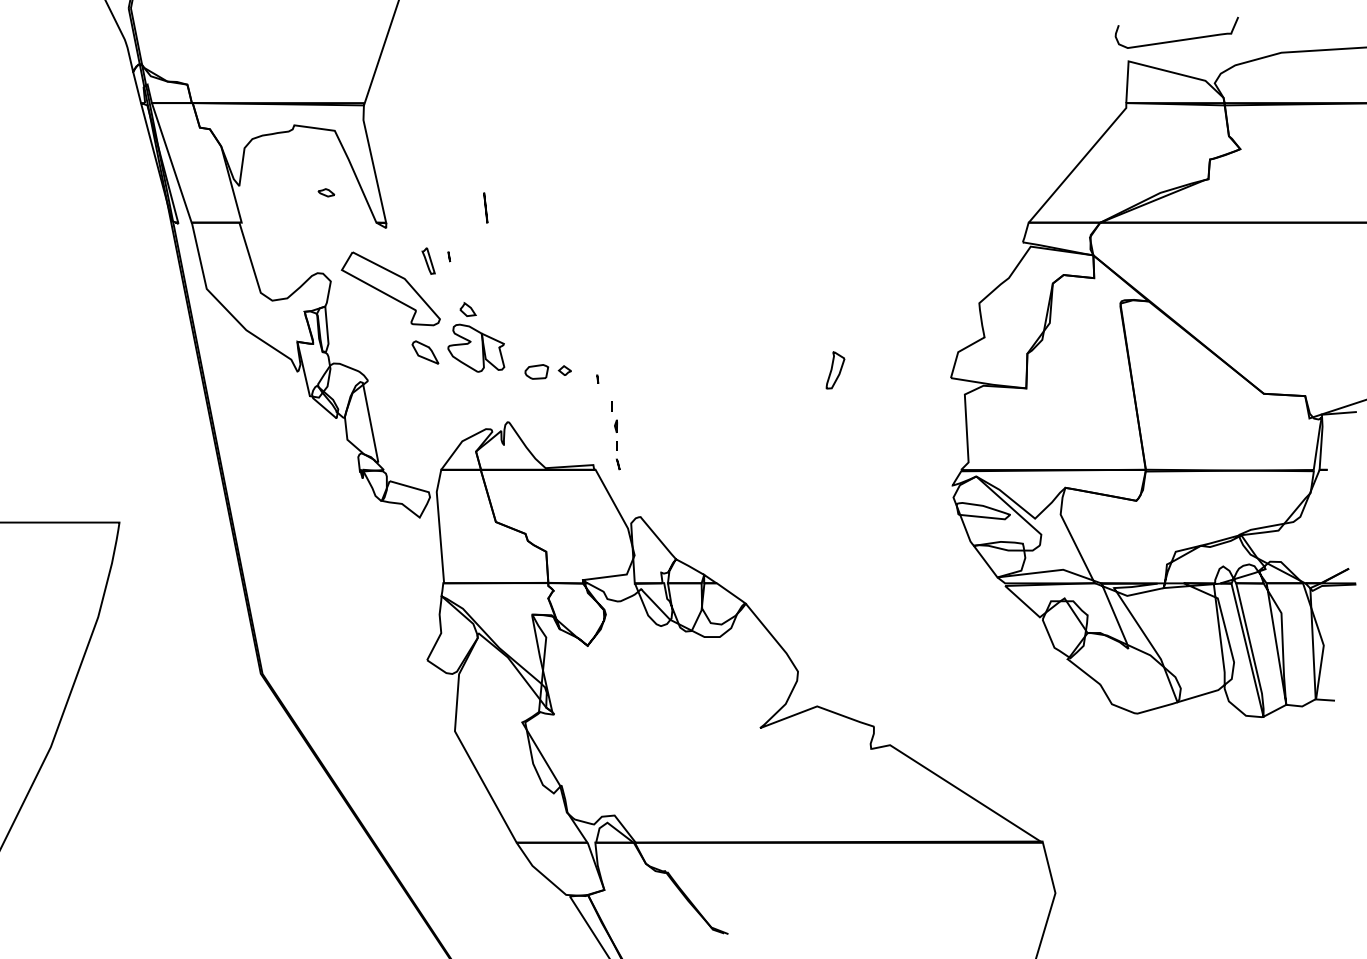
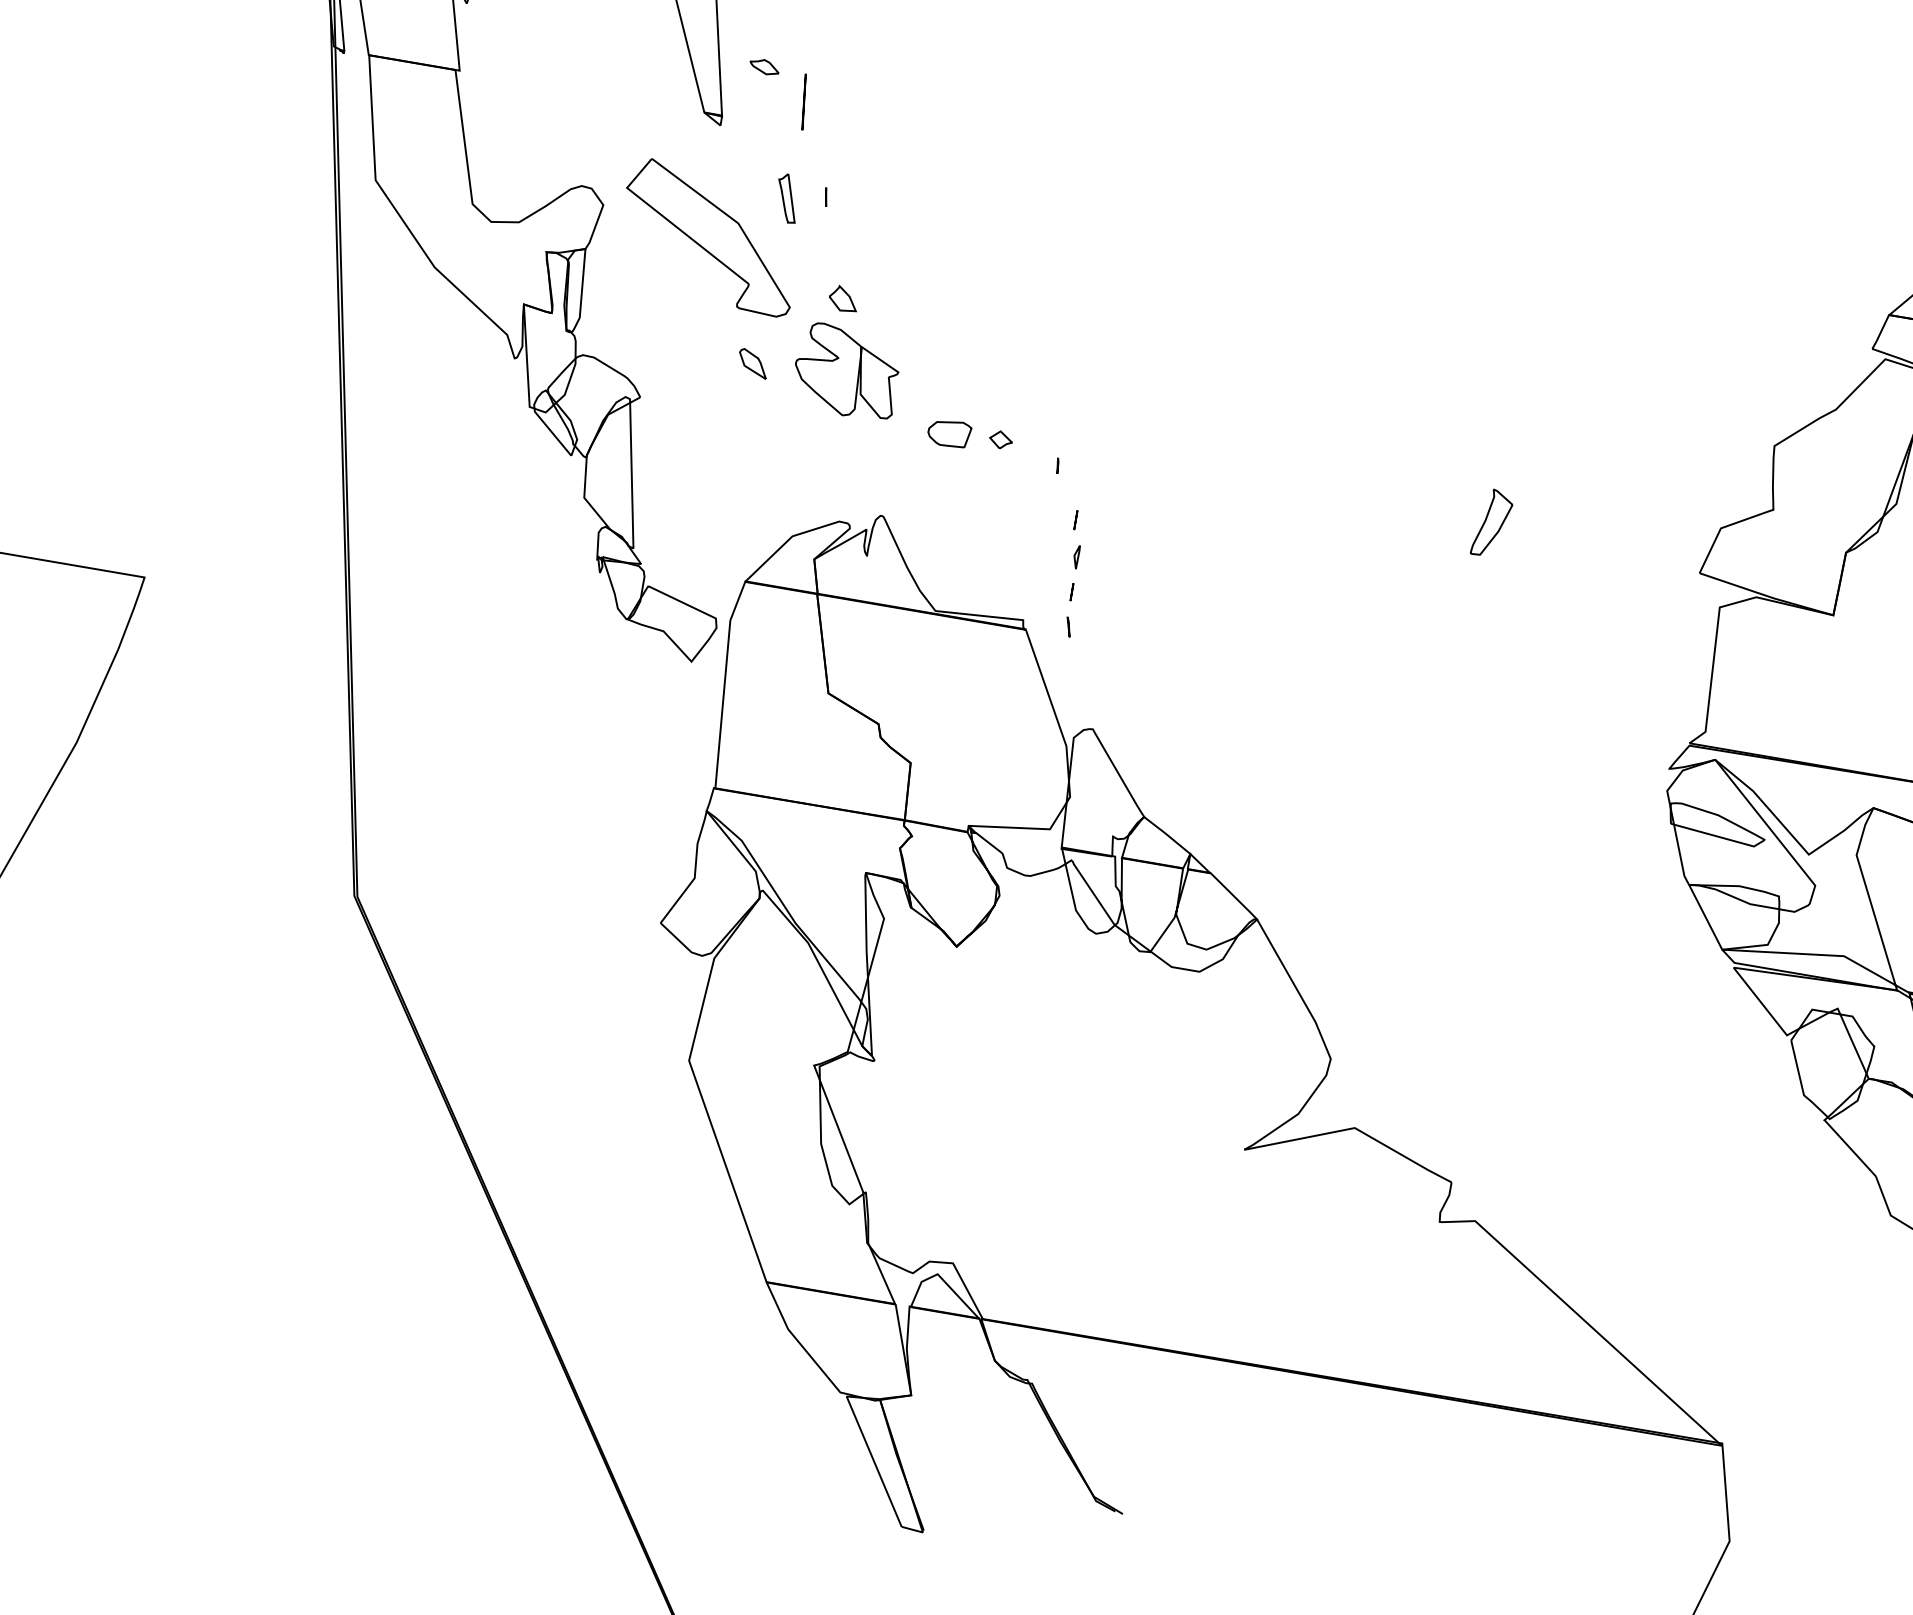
part: (326, 192) -> (764, 66), moved
line: (485, 207) -> (803, 101), moved
part: (425, 352) -> (753, 363), size x0.62

